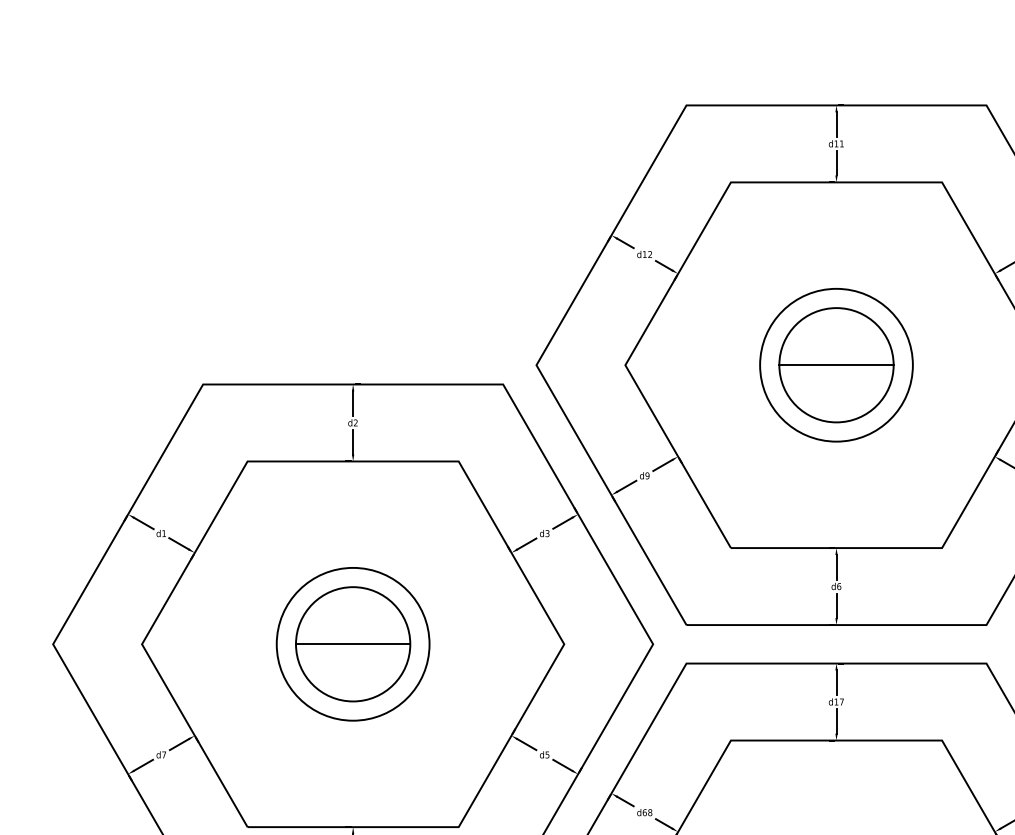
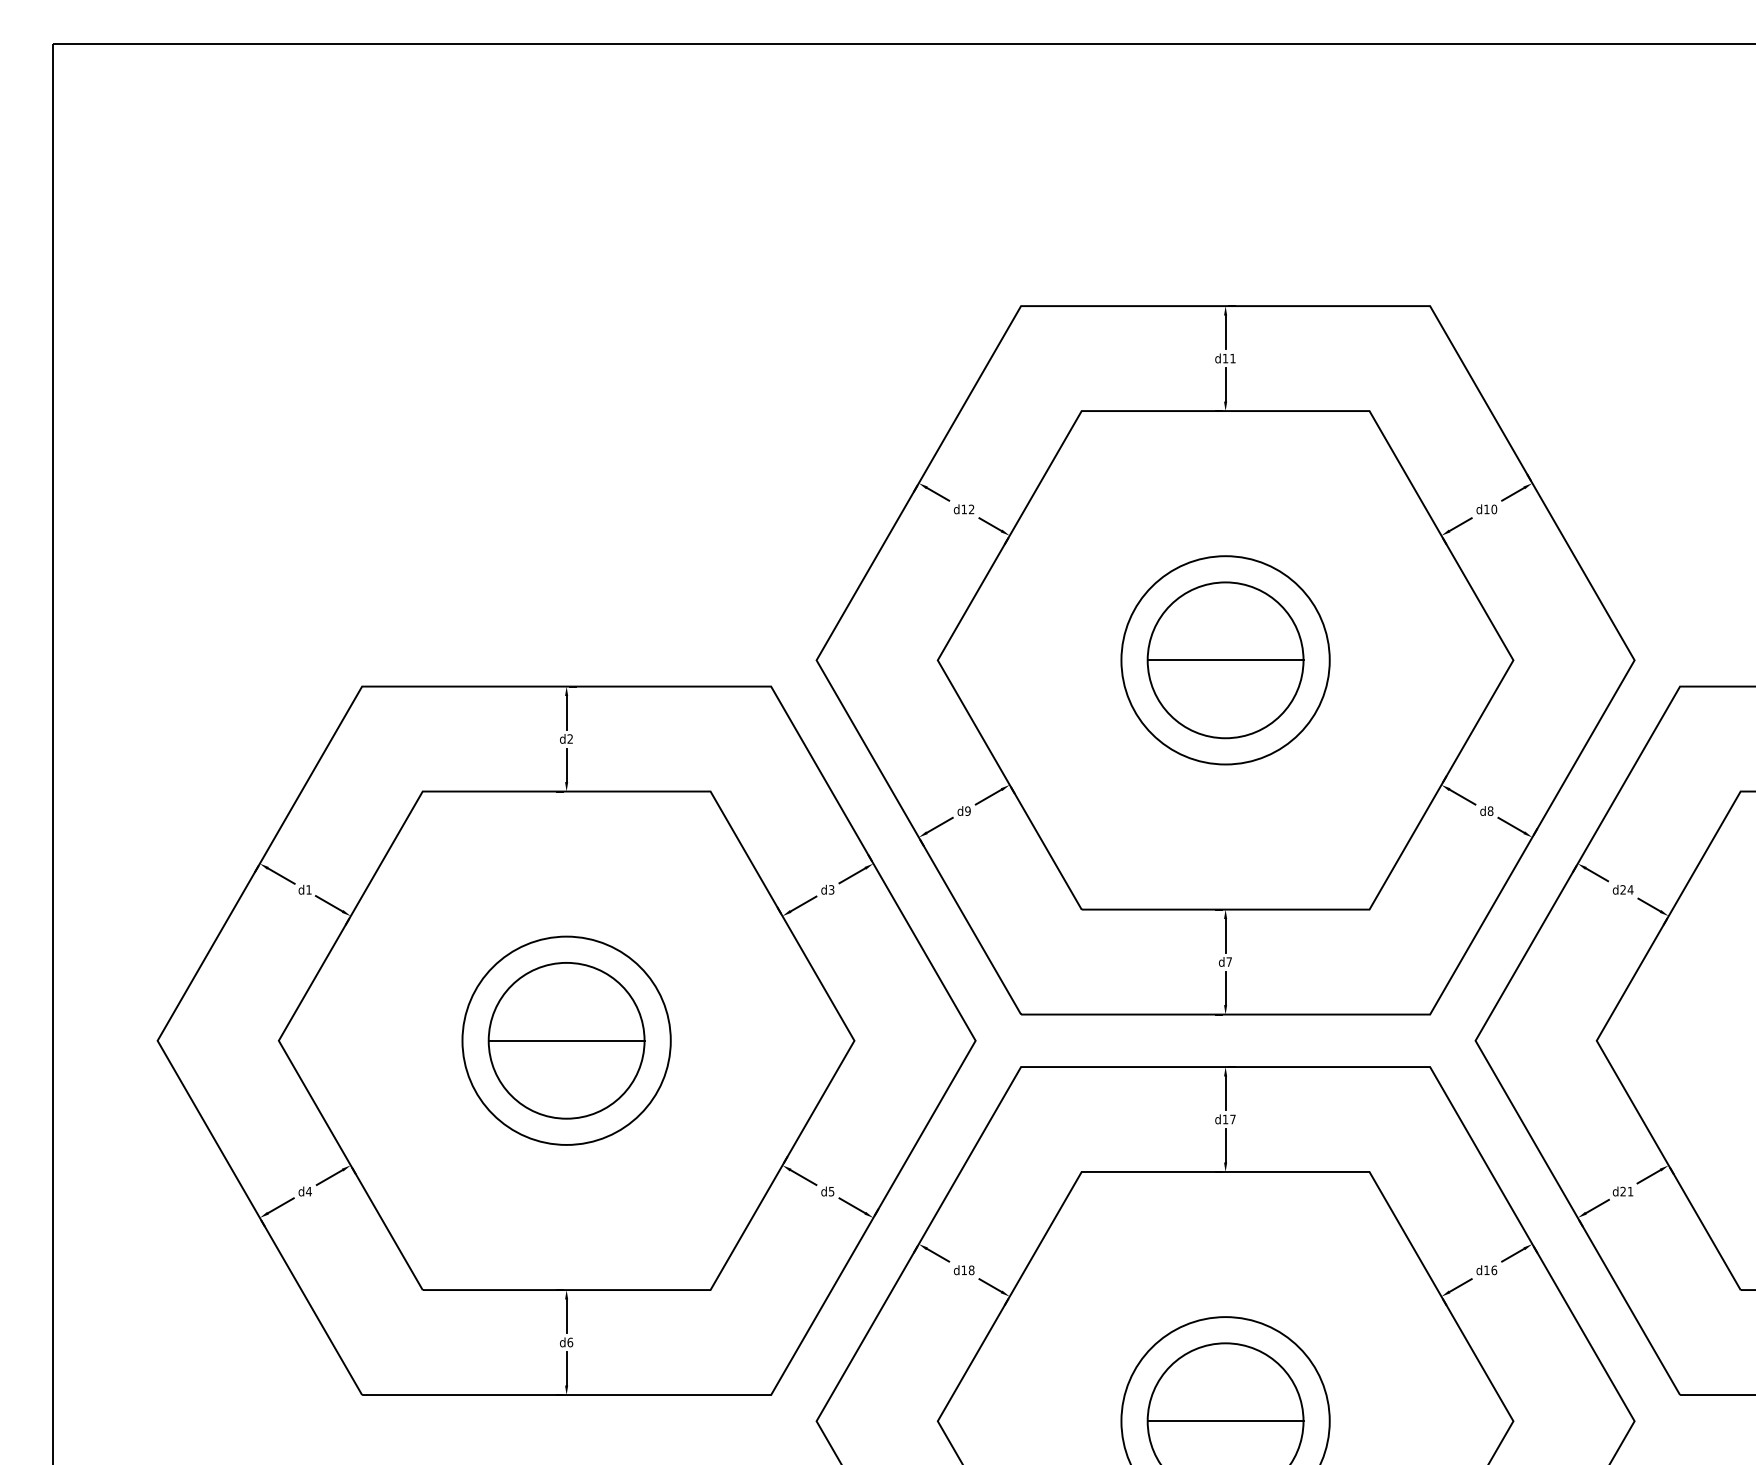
text: (839, 586) -> (1229, 961), d6 -> d7
text: (163, 754) -> (308, 1191), d7 -> d4
text: (644, 812) -> (964, 1270), d68 -> d18

